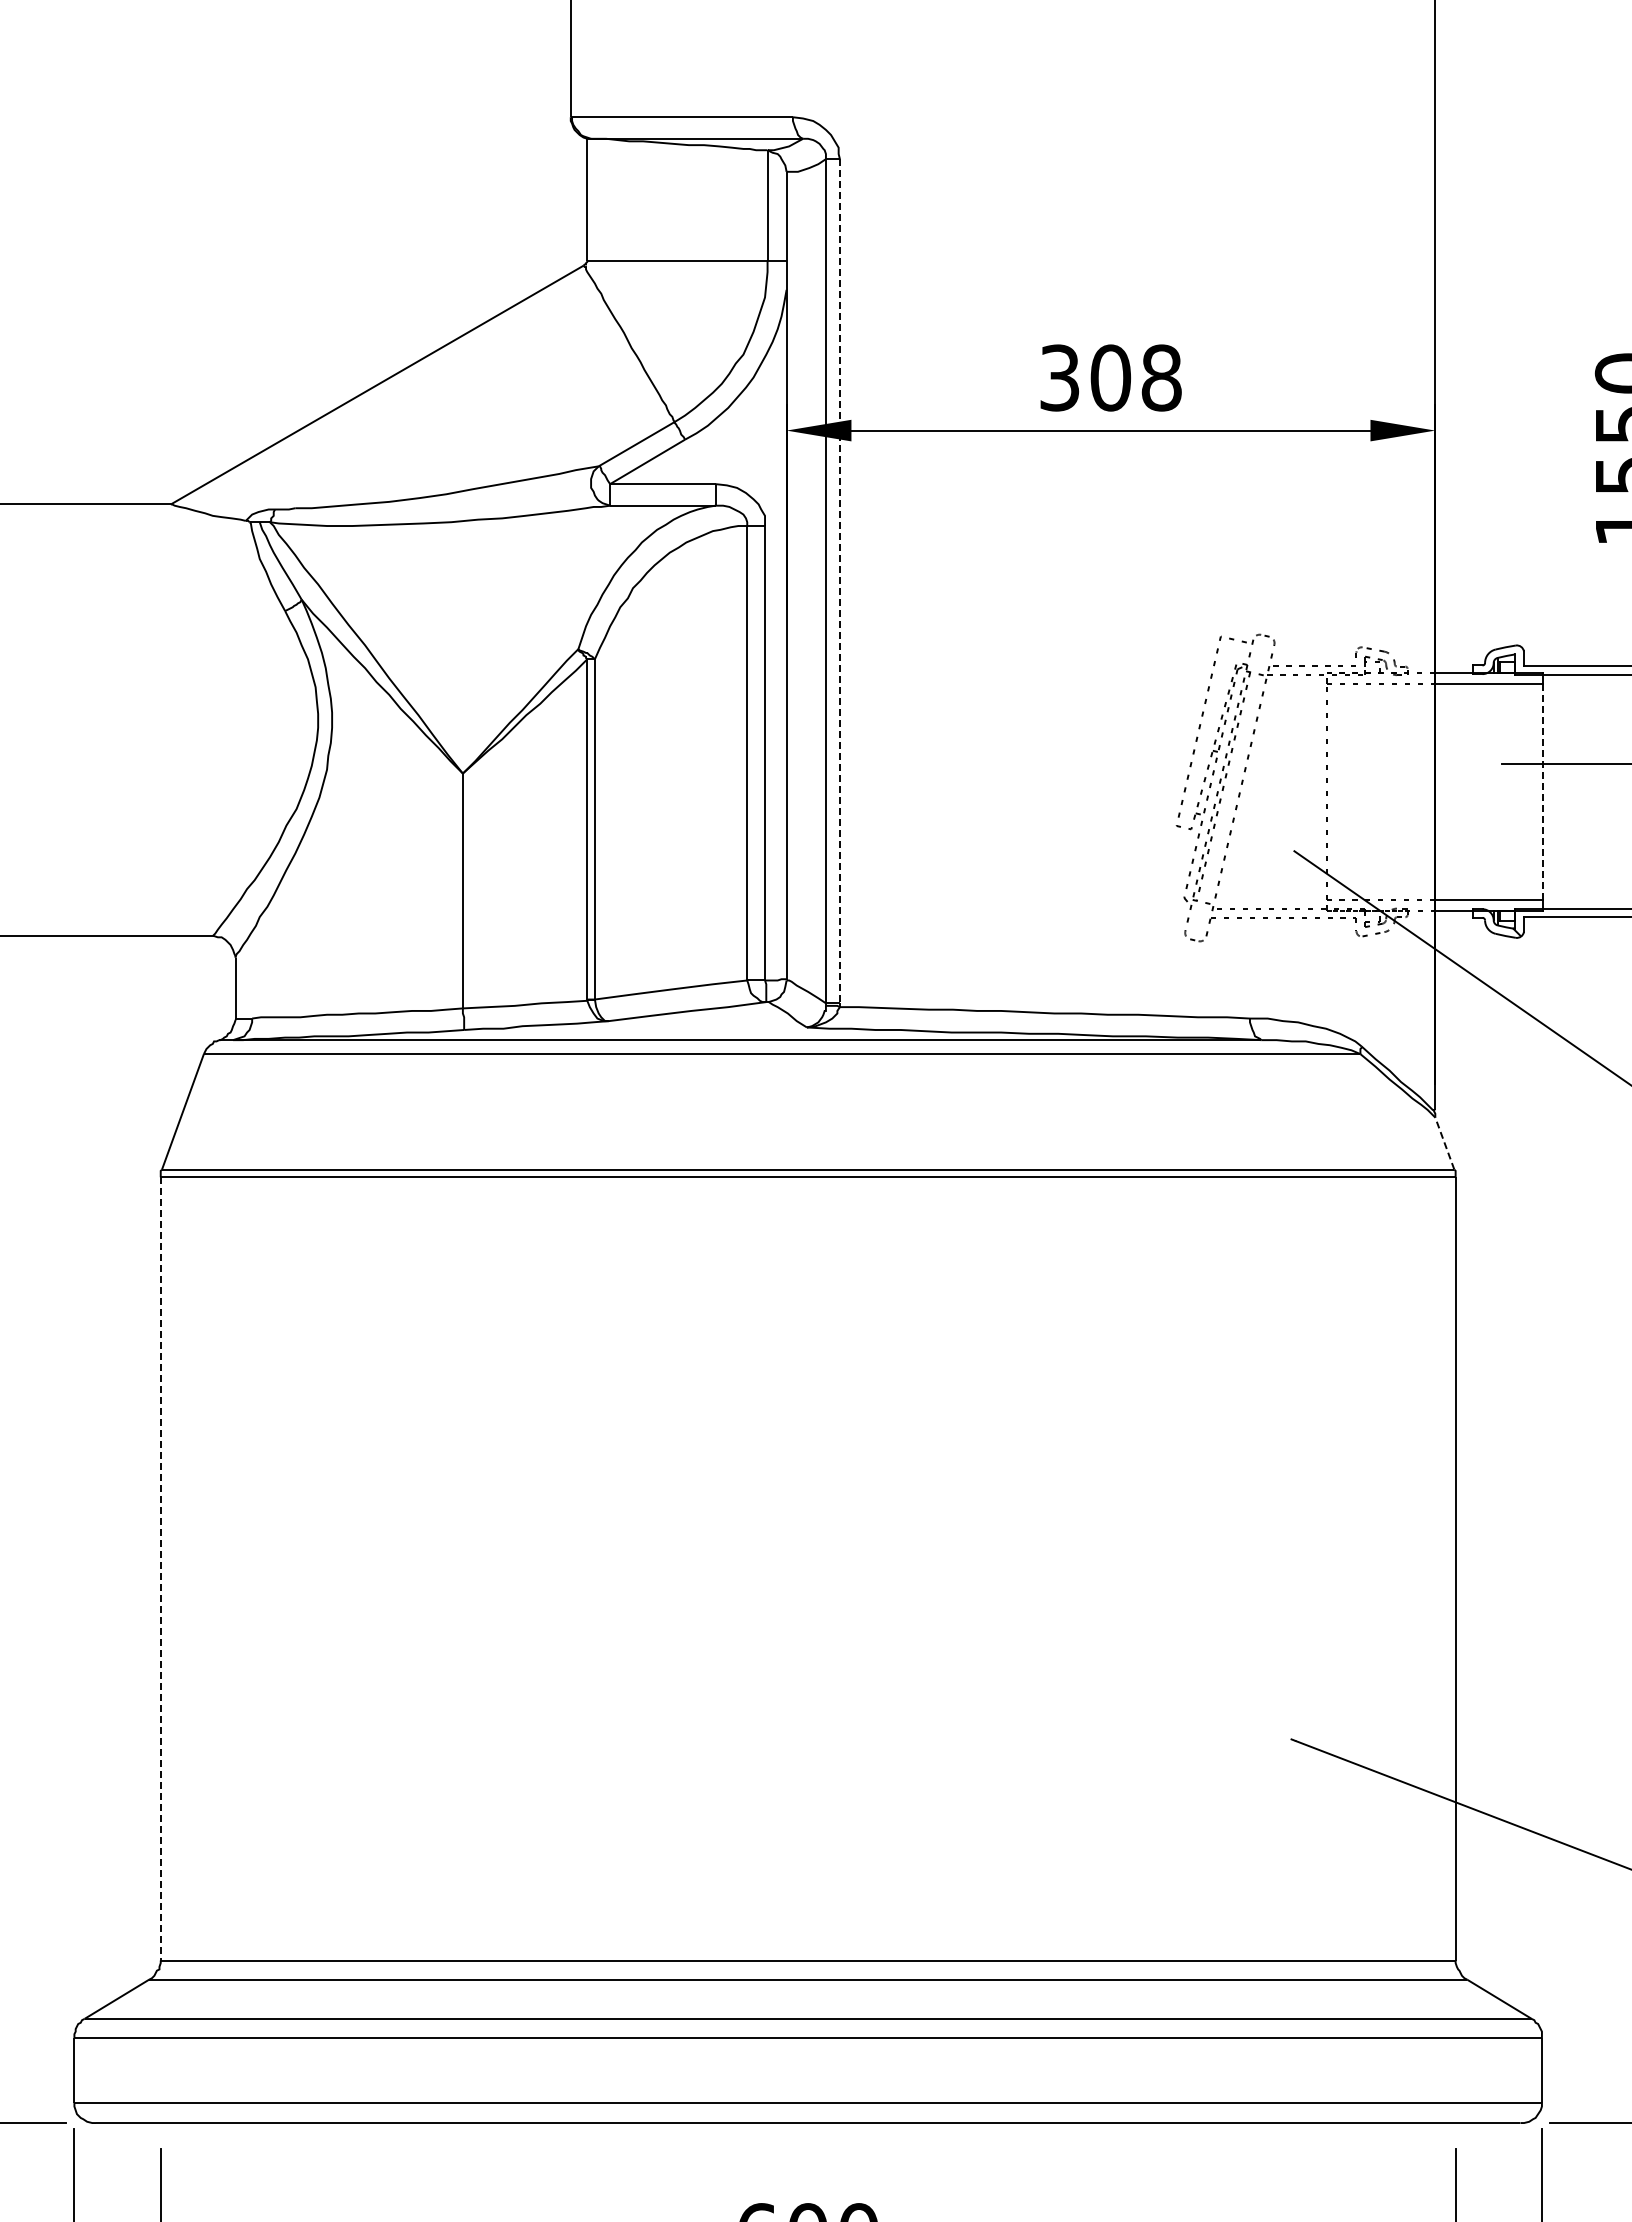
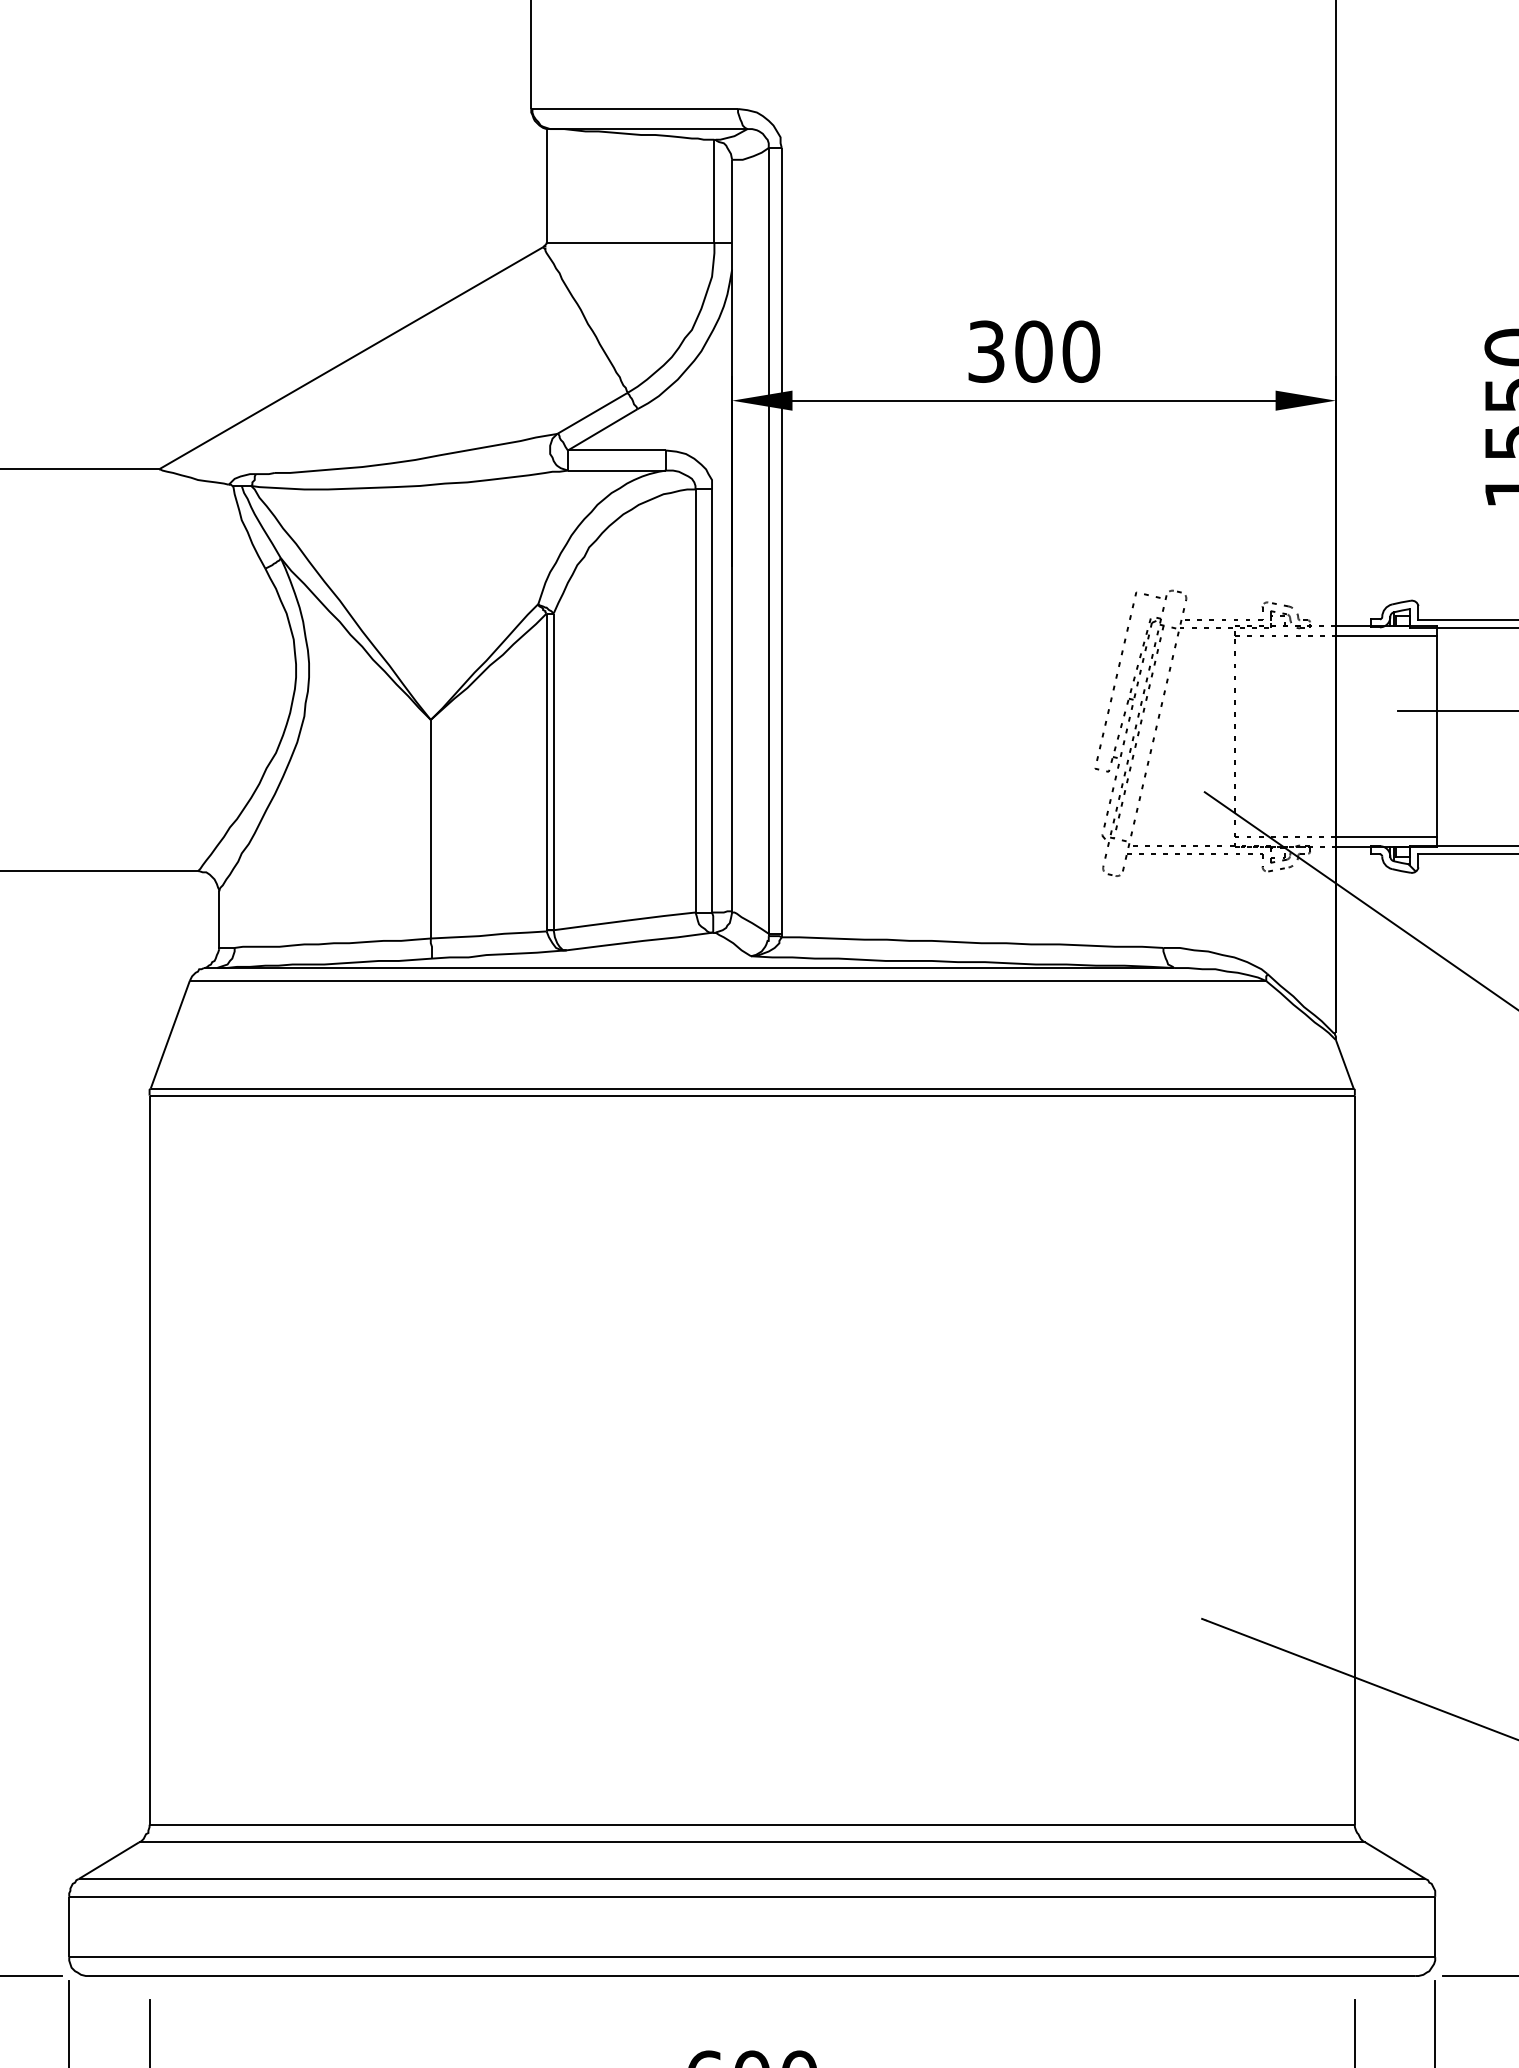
text: (1161, 377) -> (1081, 351), 308 -> 300
line: (839, 581) -> (781, 541), dashed -> solid
line: (1543, 791) -> (1436, 736), dashed -> solid
line: (1444, 1143) -> (1344, 1064), dashed -> solid
line: (160, 1568) -> (149, 1459), dashed -> solid

